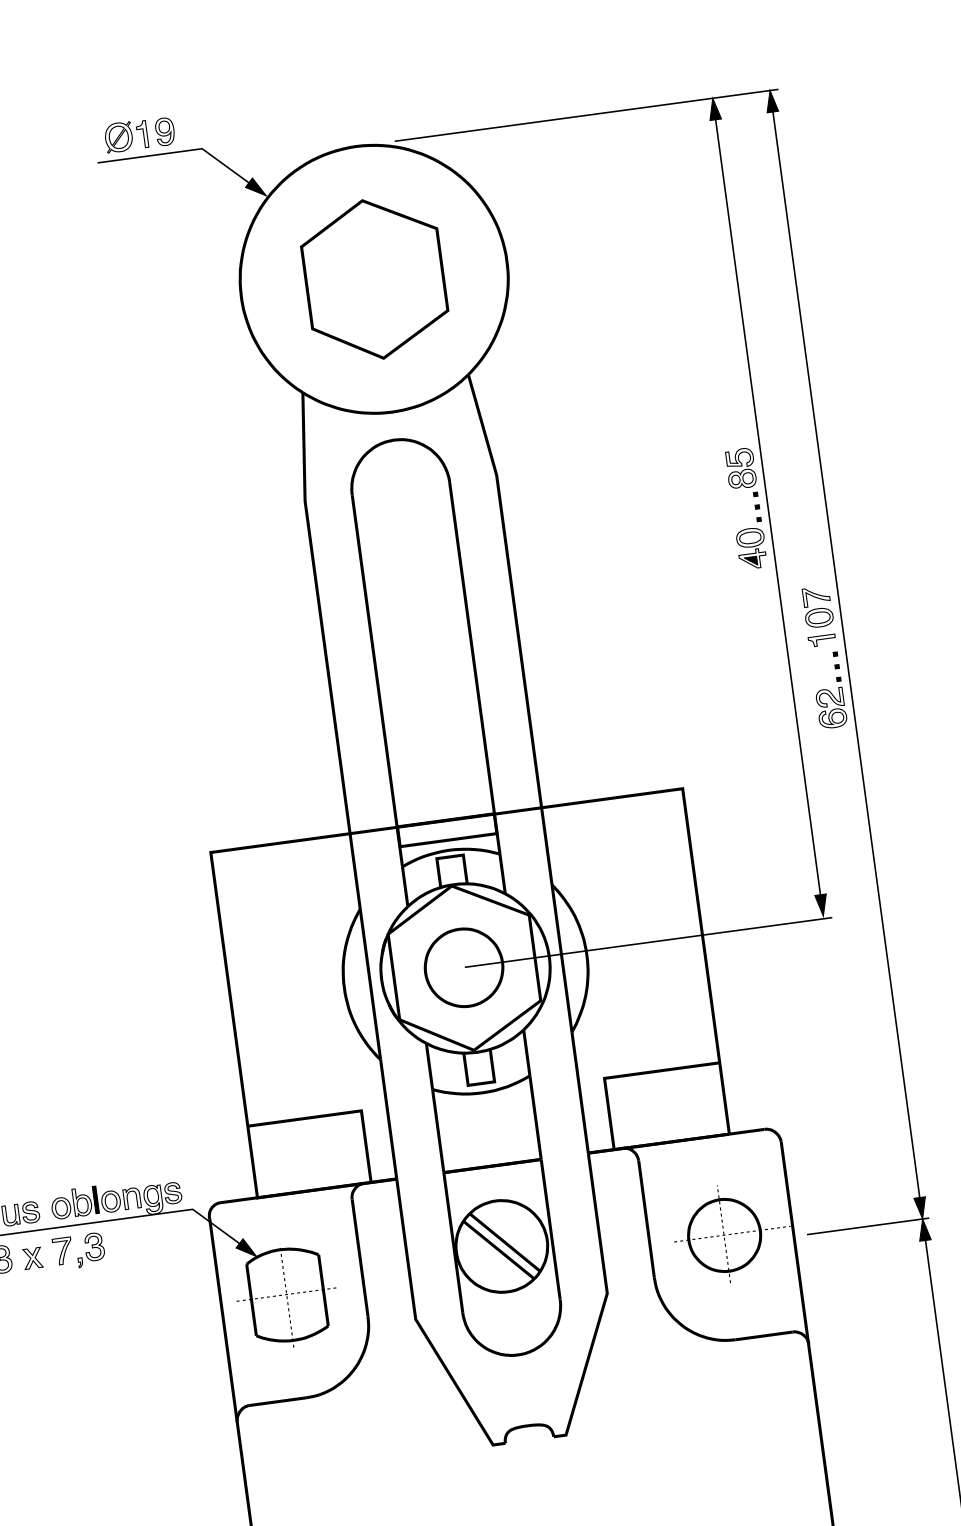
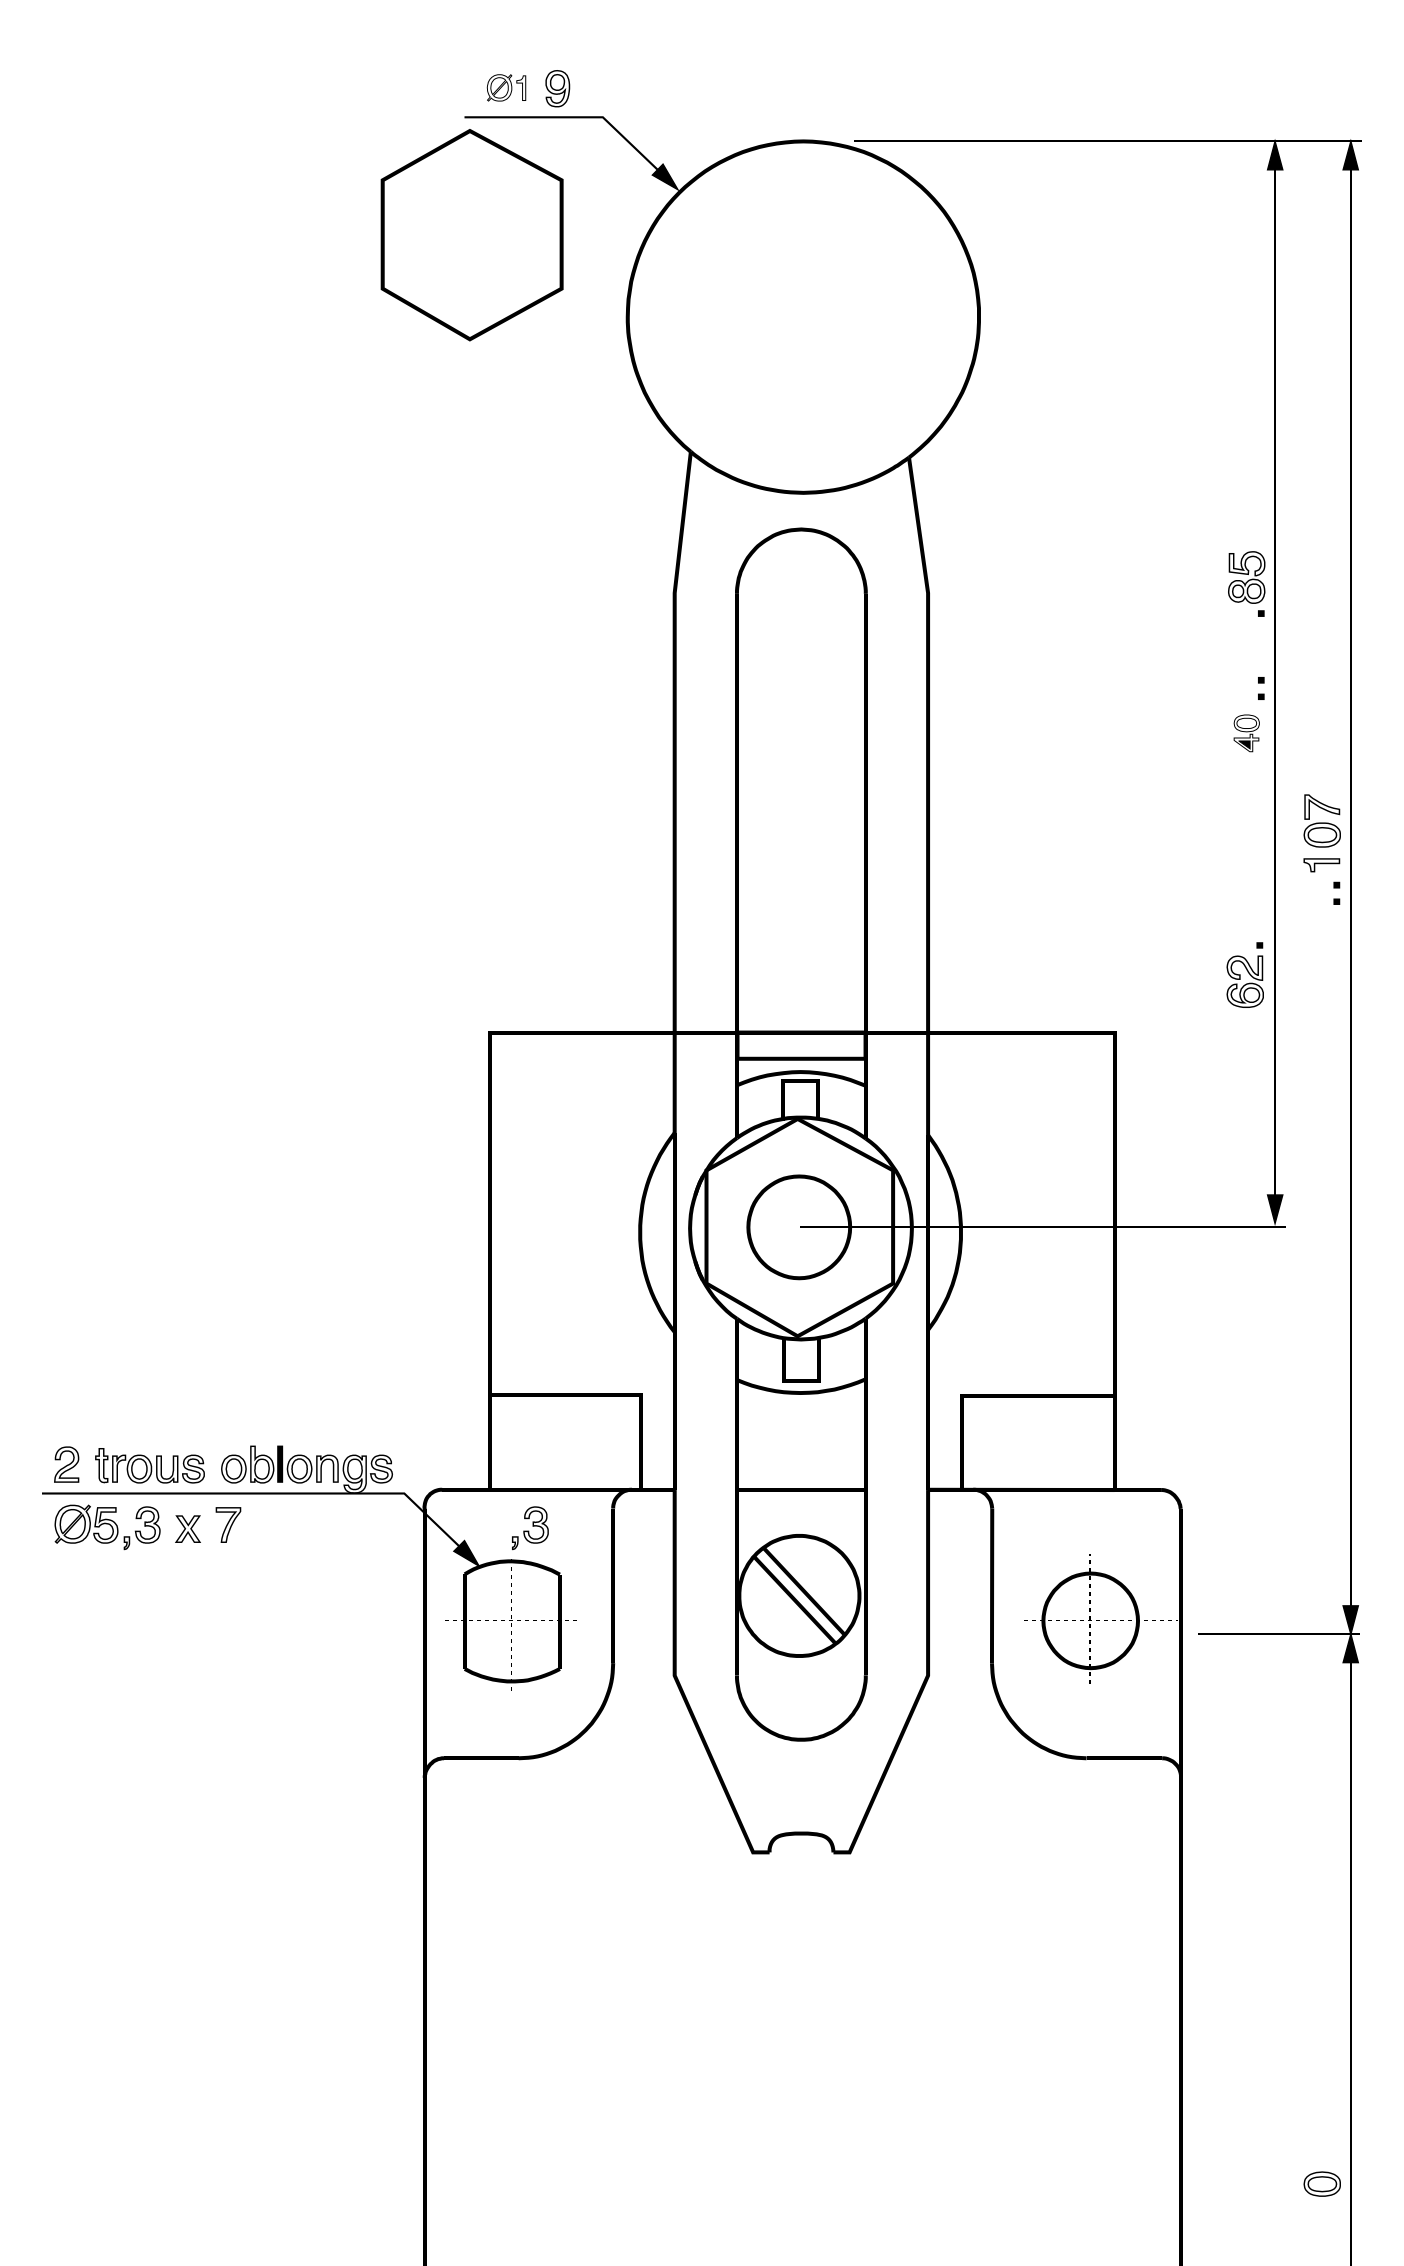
part: (126, 136) -> (506, 87), size x0.7
part: (374, 279) -> (471, 235), moved
part: (741, 473) -> (1246, 583), moved
part: (751, 548) -> (1246, 733), size x0.7
part: (830, 702) -> (1244, 974), moved
part: (90, 1250) -> (530, 1528), moved

